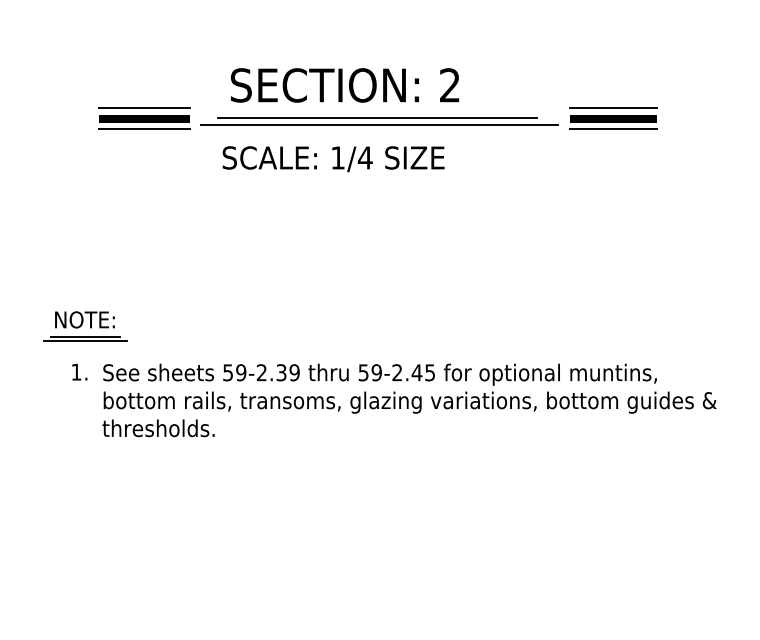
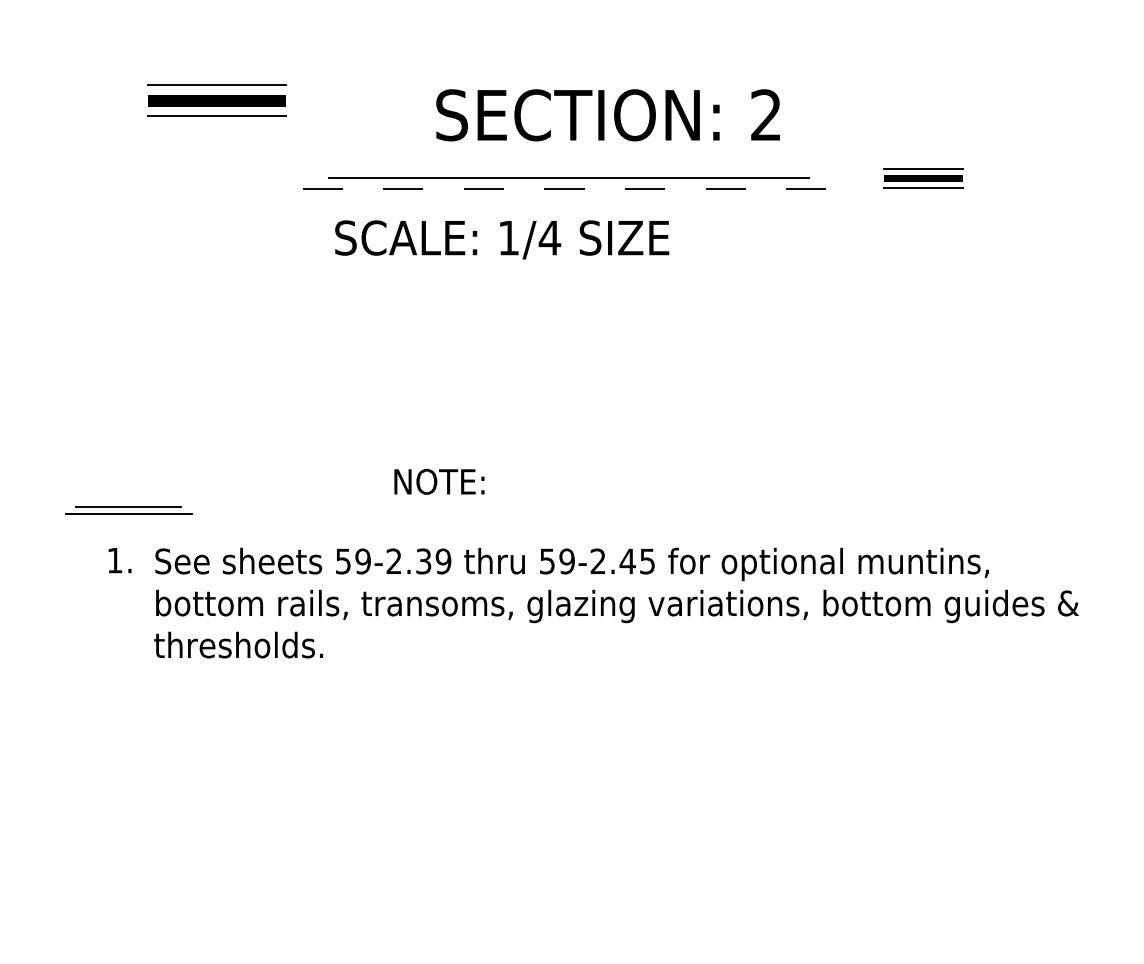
text: (344, 85) -> (607, 115), moved
part: (144, 118) -> (217, 100), moved
part: (613, 118) -> (923, 178), size x0.6
line: (379, 125) -> (571, 189), solid -> dashed
text: (84, 319) -> (438, 481), moved

